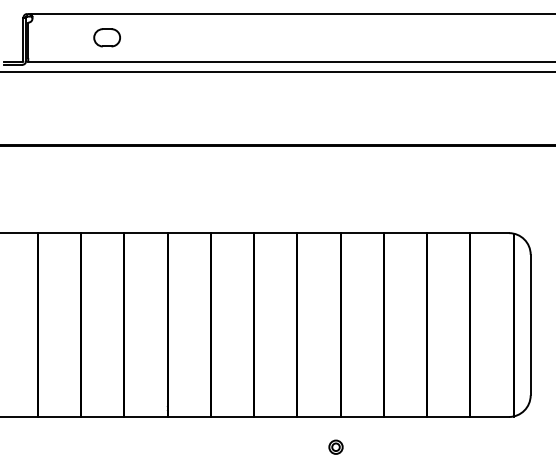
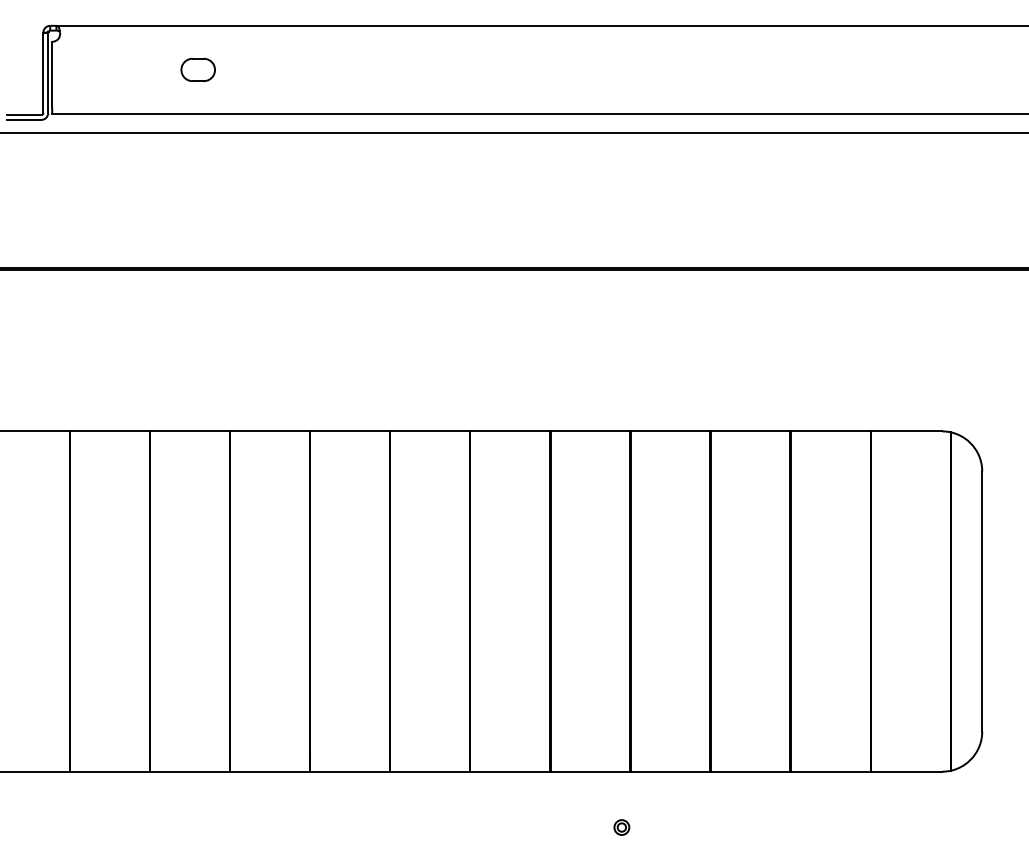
part: (106, 37) -> (197, 69), size x0.7
part: (335, 446) -> (620, 826), size x0.6

